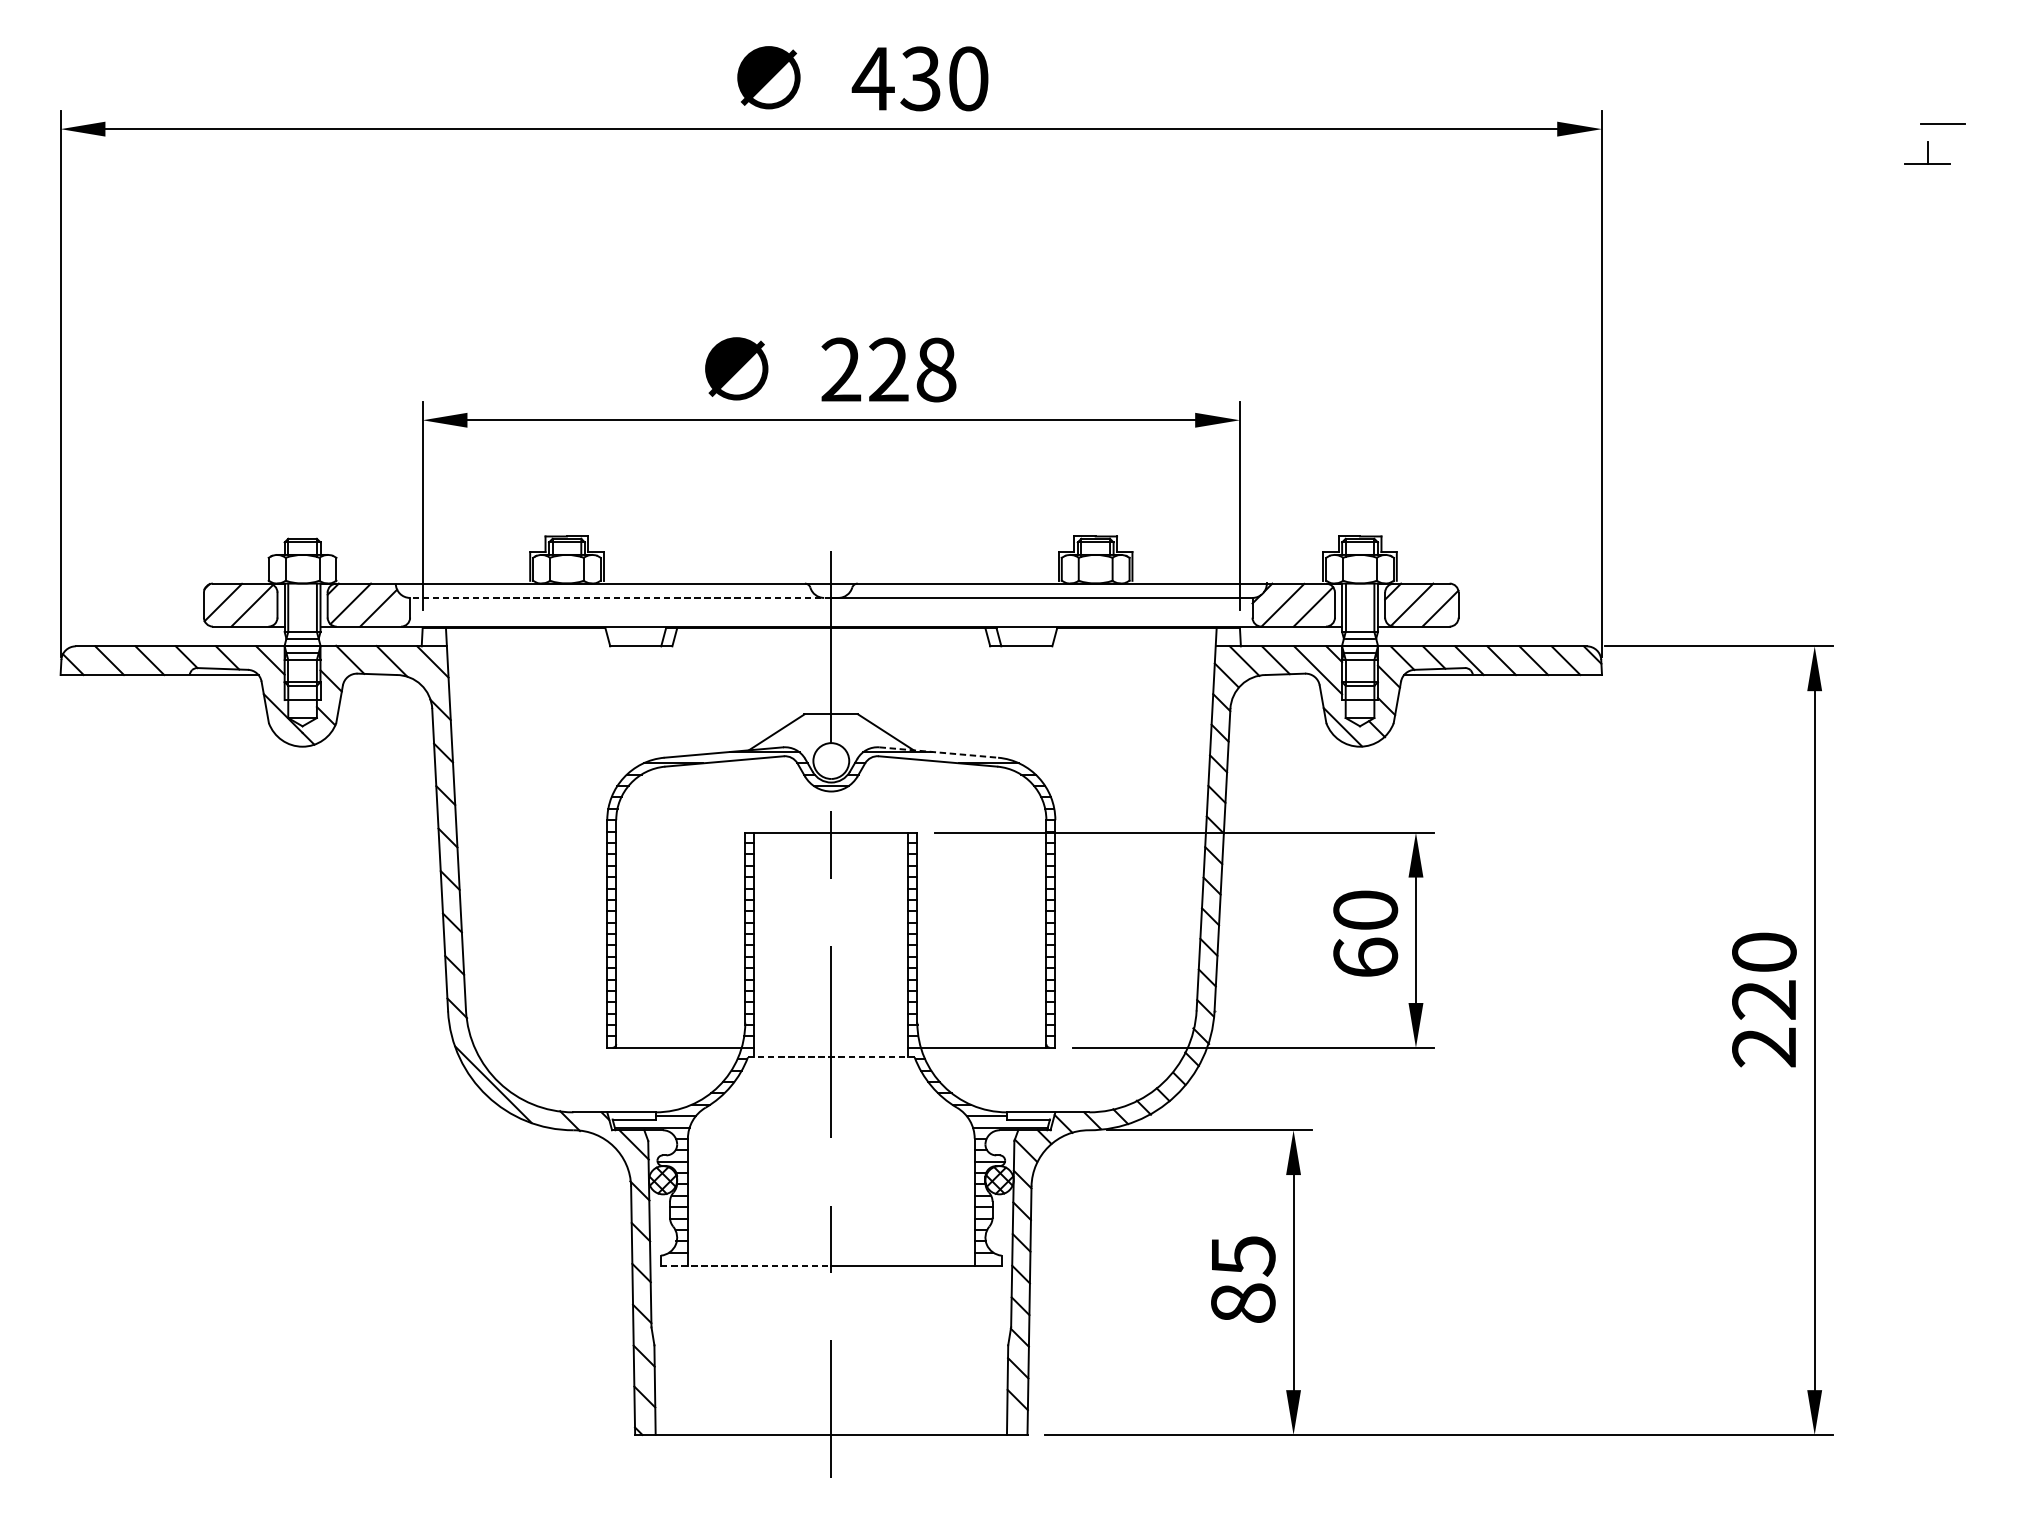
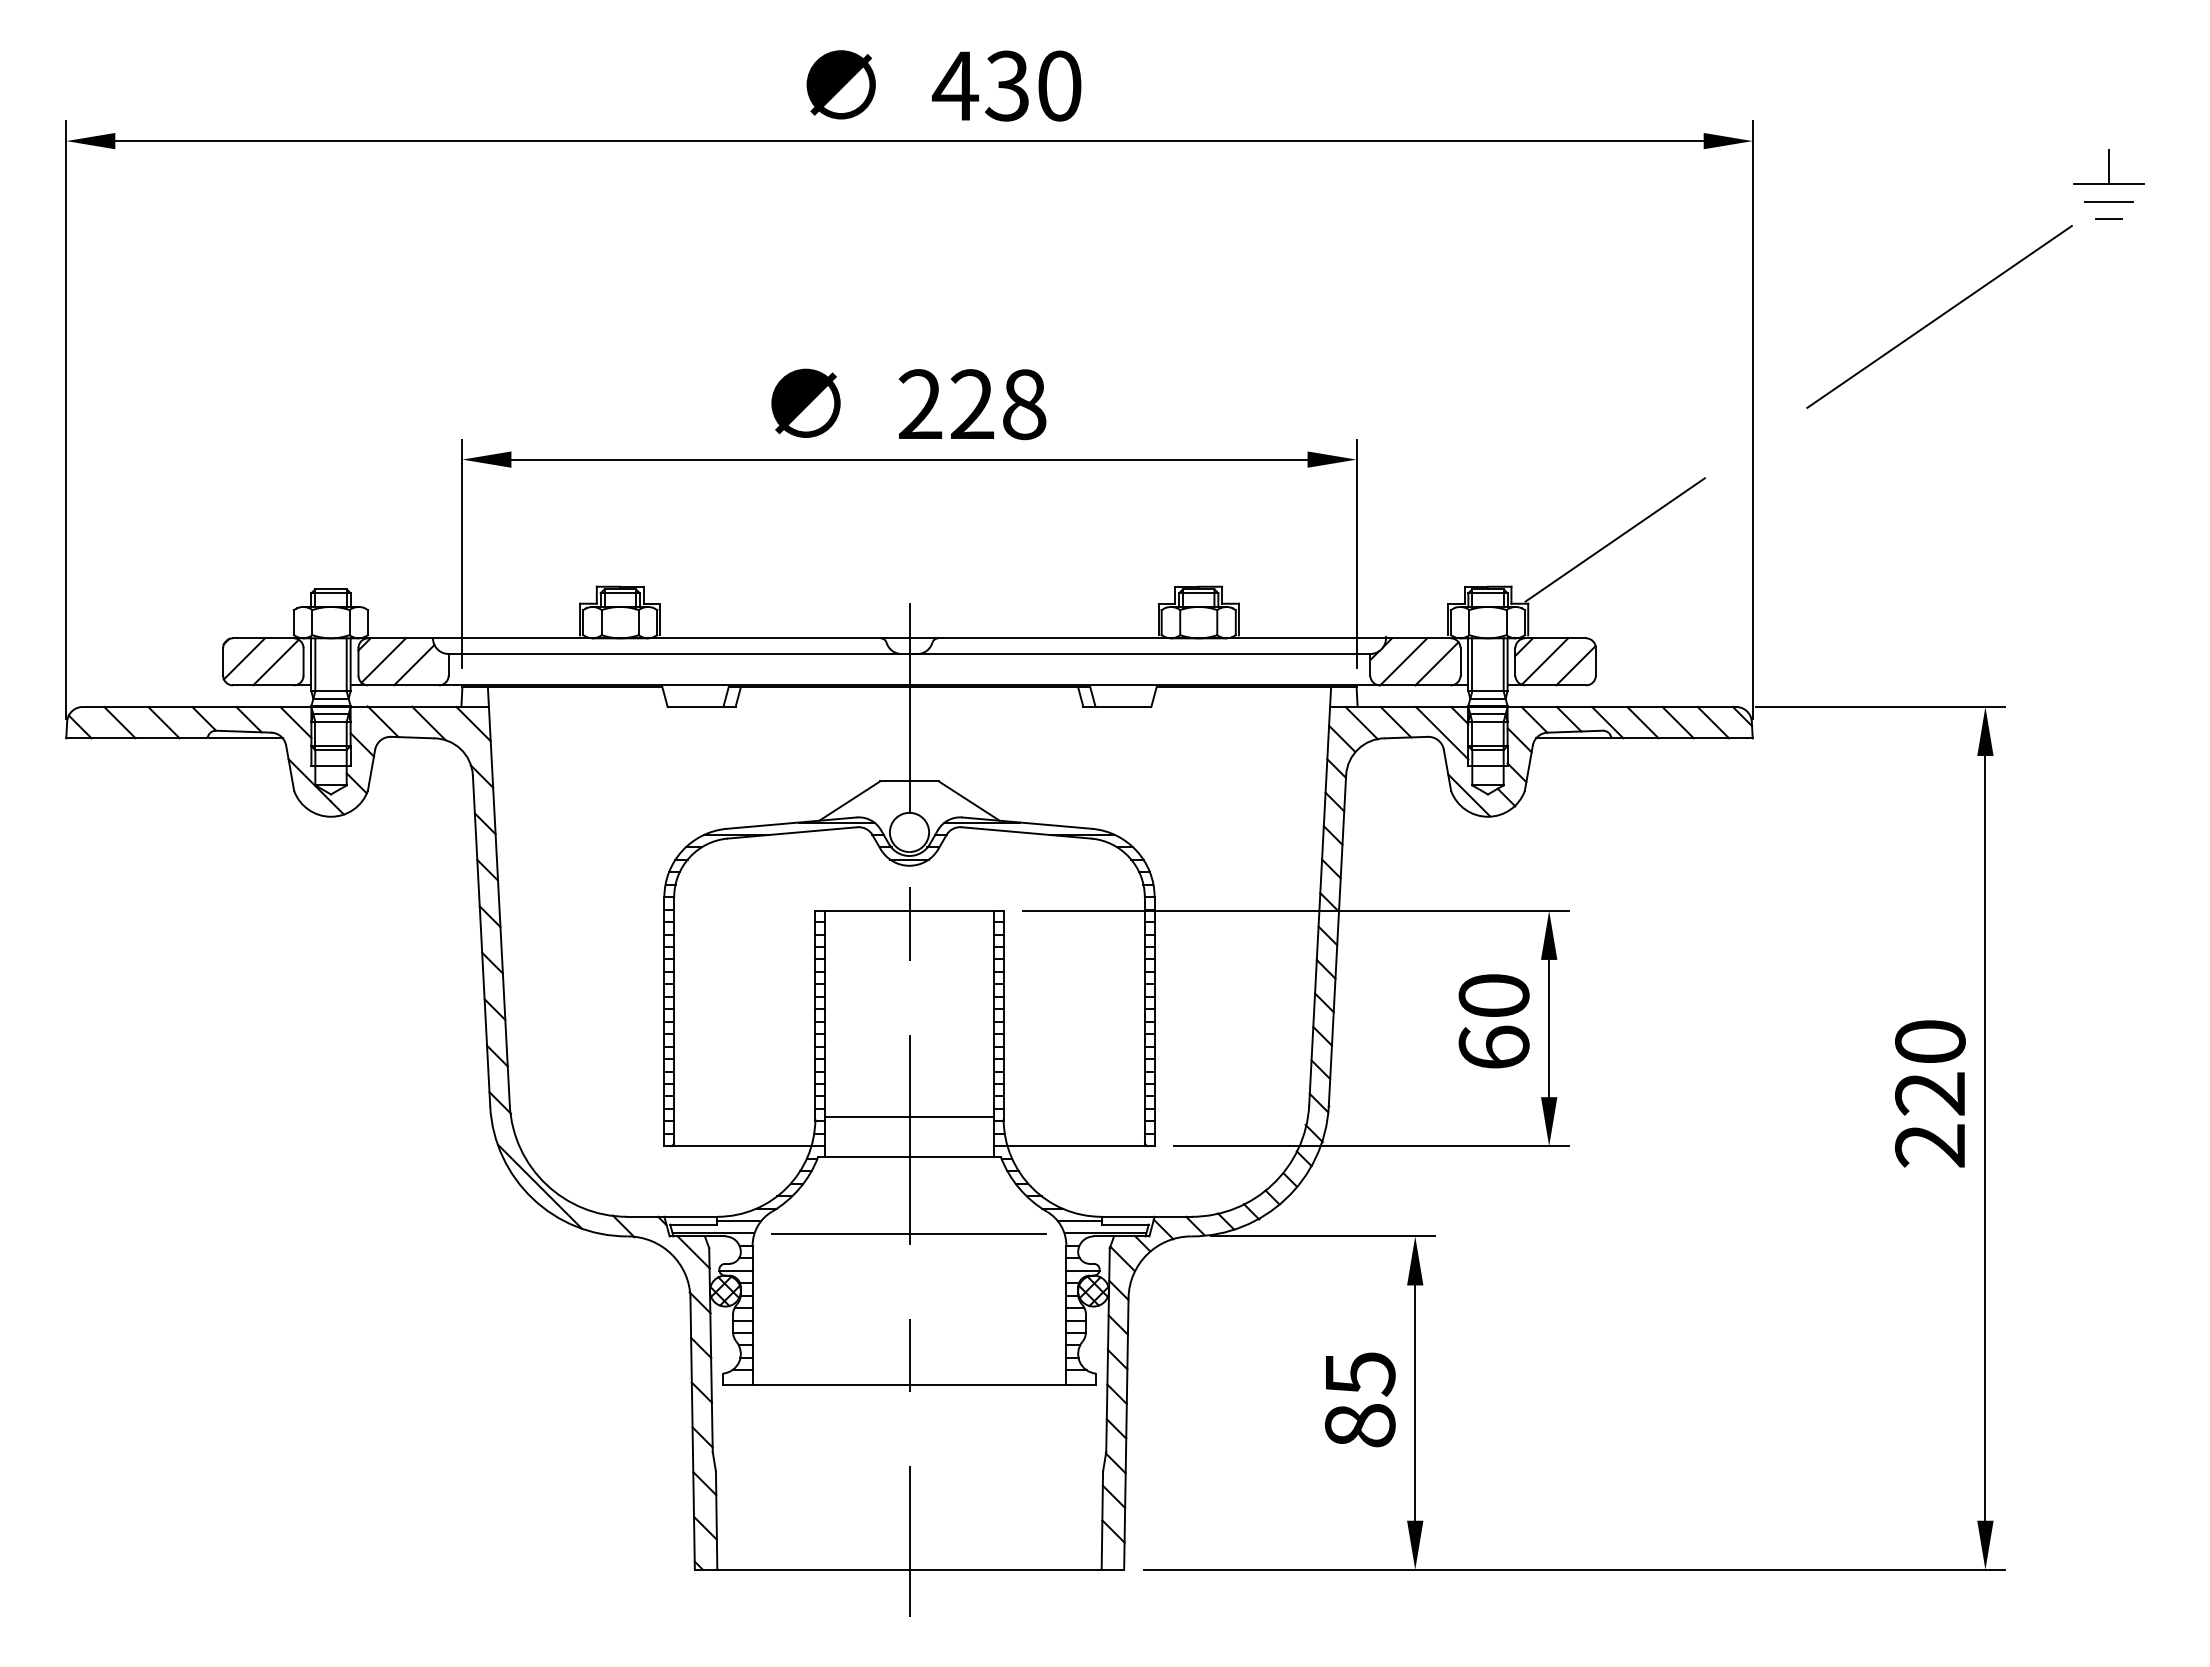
line: (1942, 124) -> (2108, 201), moved
part: (1927, 152) -> (2108, 166), size x1.43
line: (1927, 199) -> (2108, 218), added
line: (1772, 289) -> (1939, 316), added
line: (1475, 493) -> (1614, 539), added
line: (620, 598) -> (678, 654), dashed -> solid
line: (939, 752) -> (1027, 823), dashed -> solid
line: (830, 1021) -> (908, 1117), added
line: (832, 1057) -> (910, 1156), dashed -> solid
line: (830, 1128) -> (908, 1234), added
line: (746, 1266) -> (816, 1385), dashed -> solid

